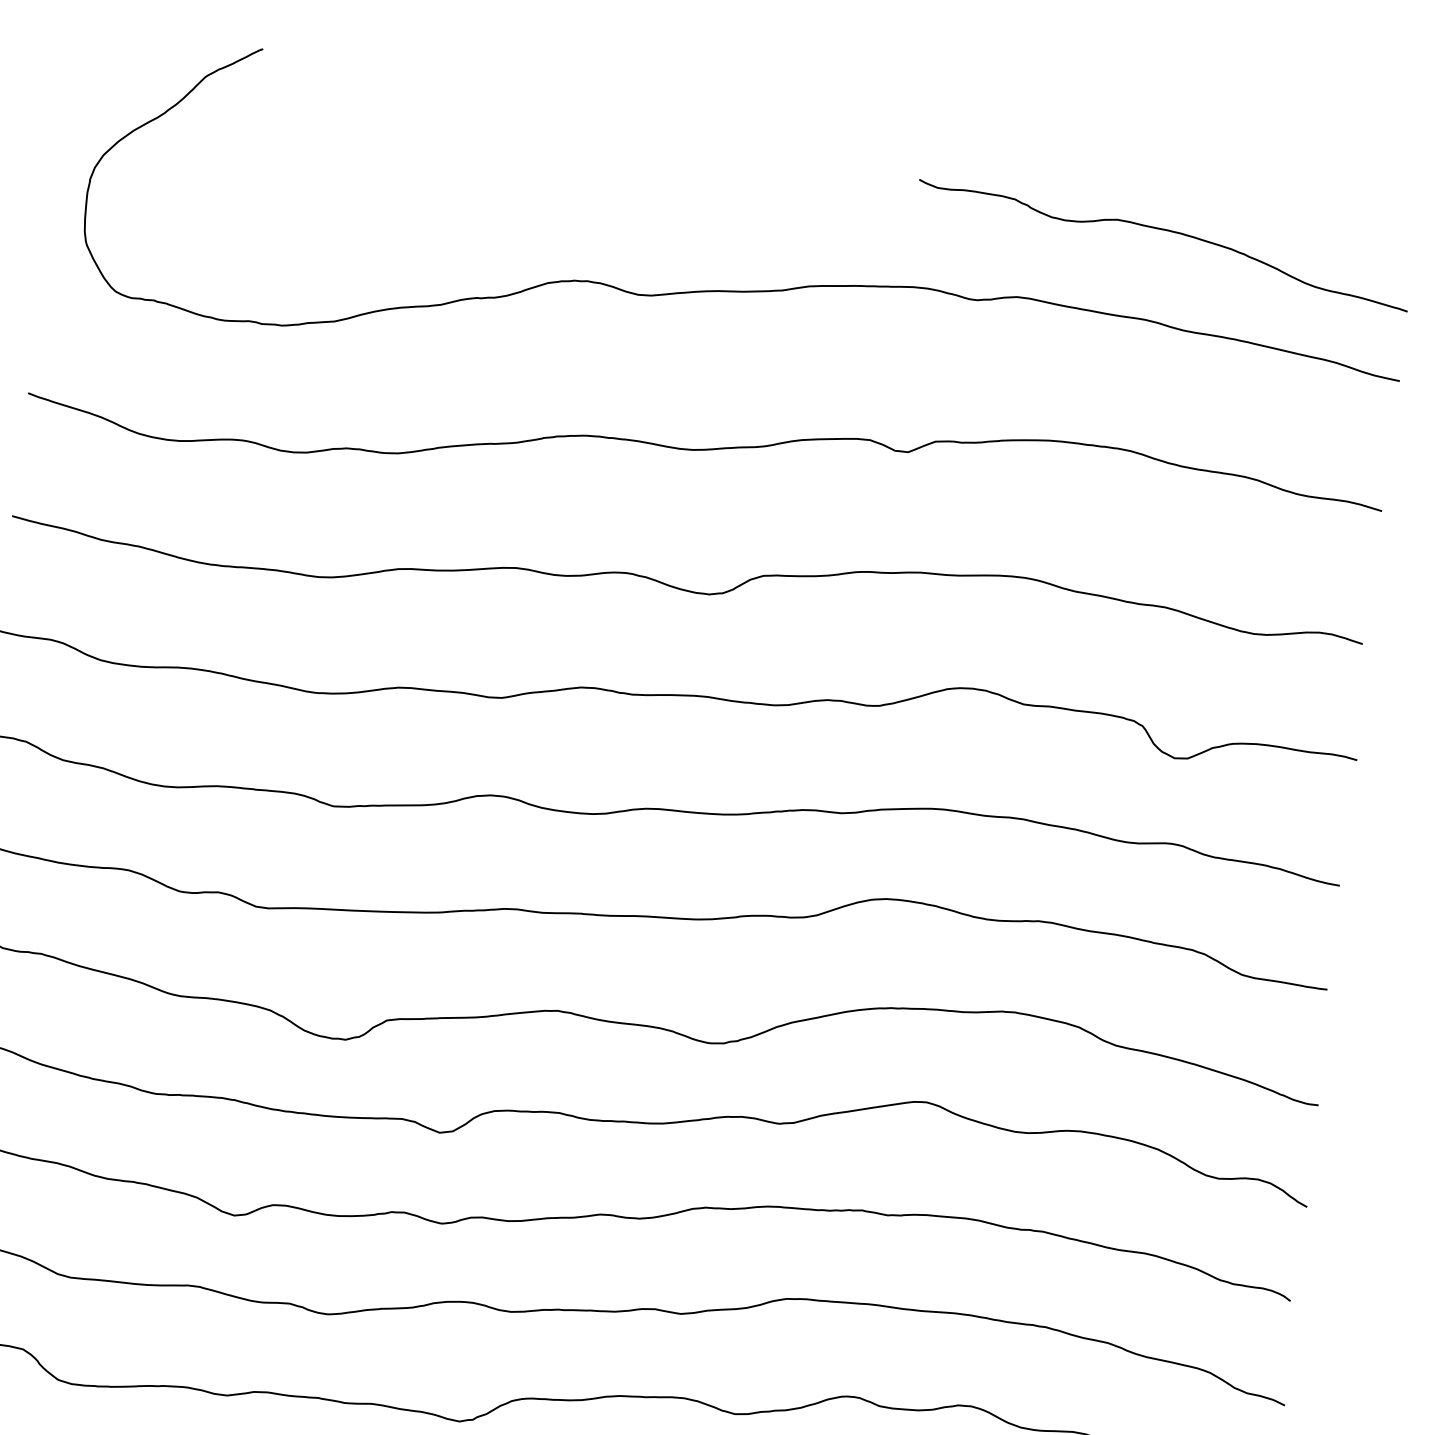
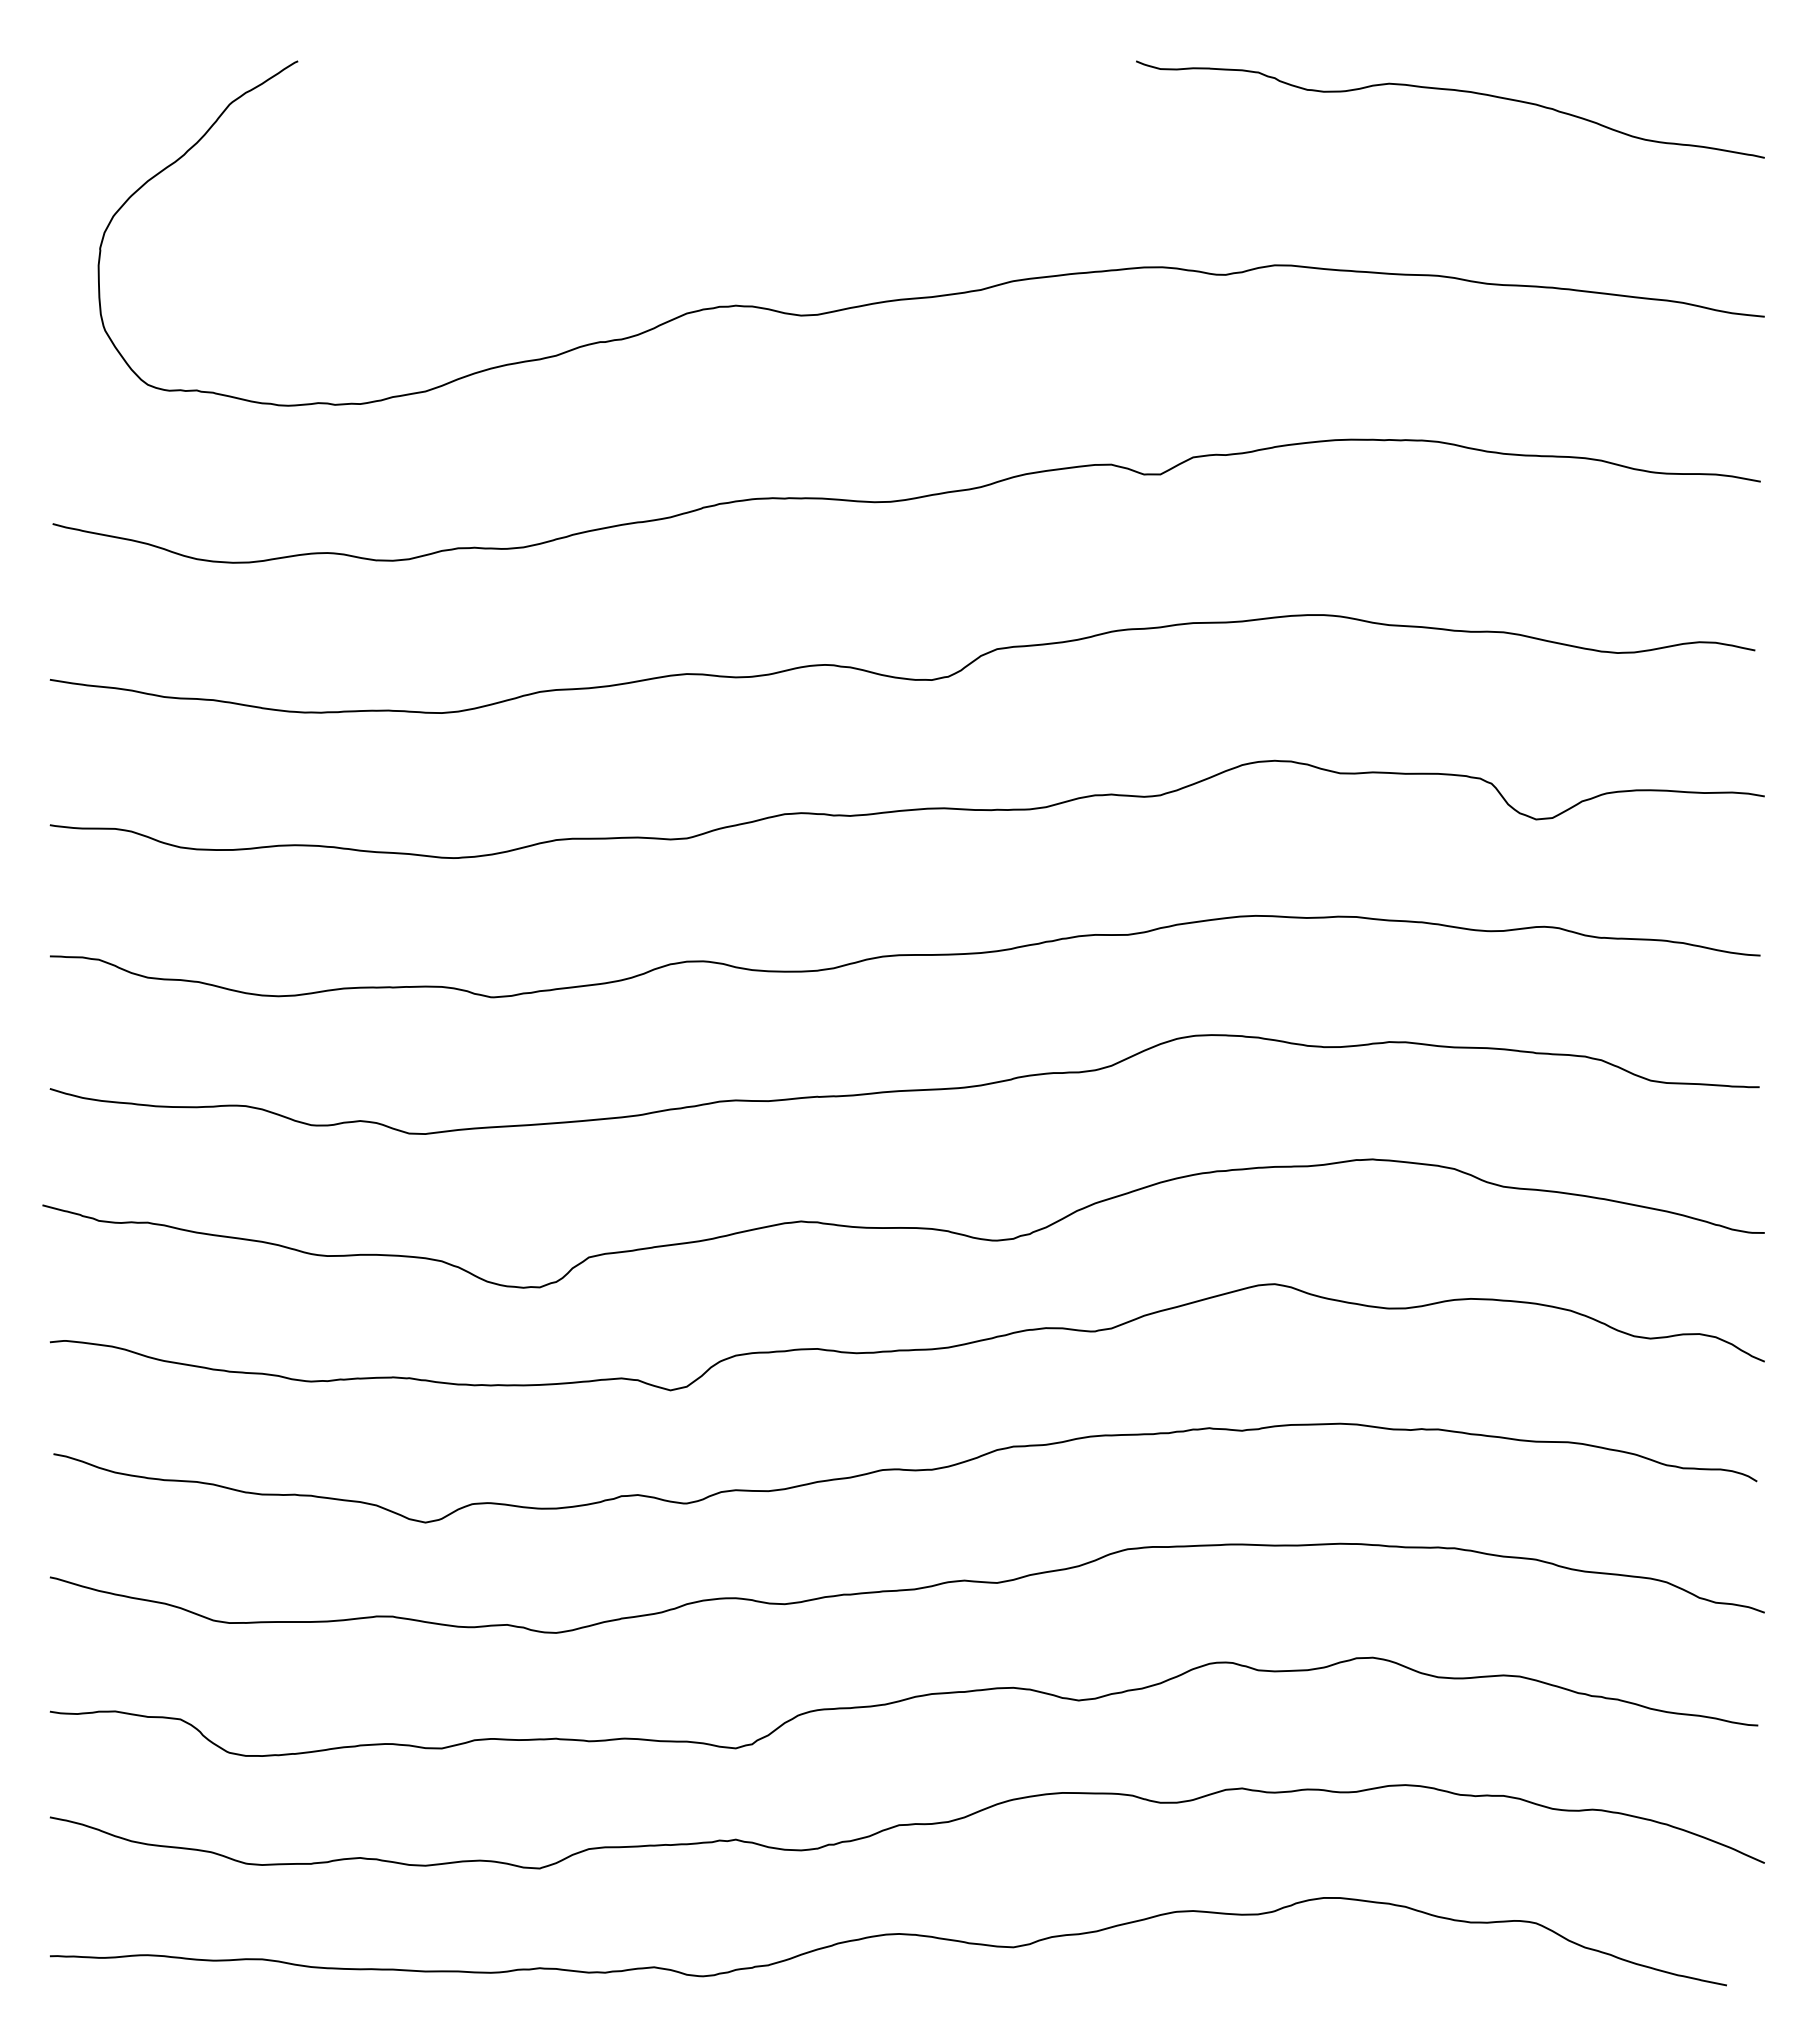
curve: (1169, 231) -> (1456, 91), moved

